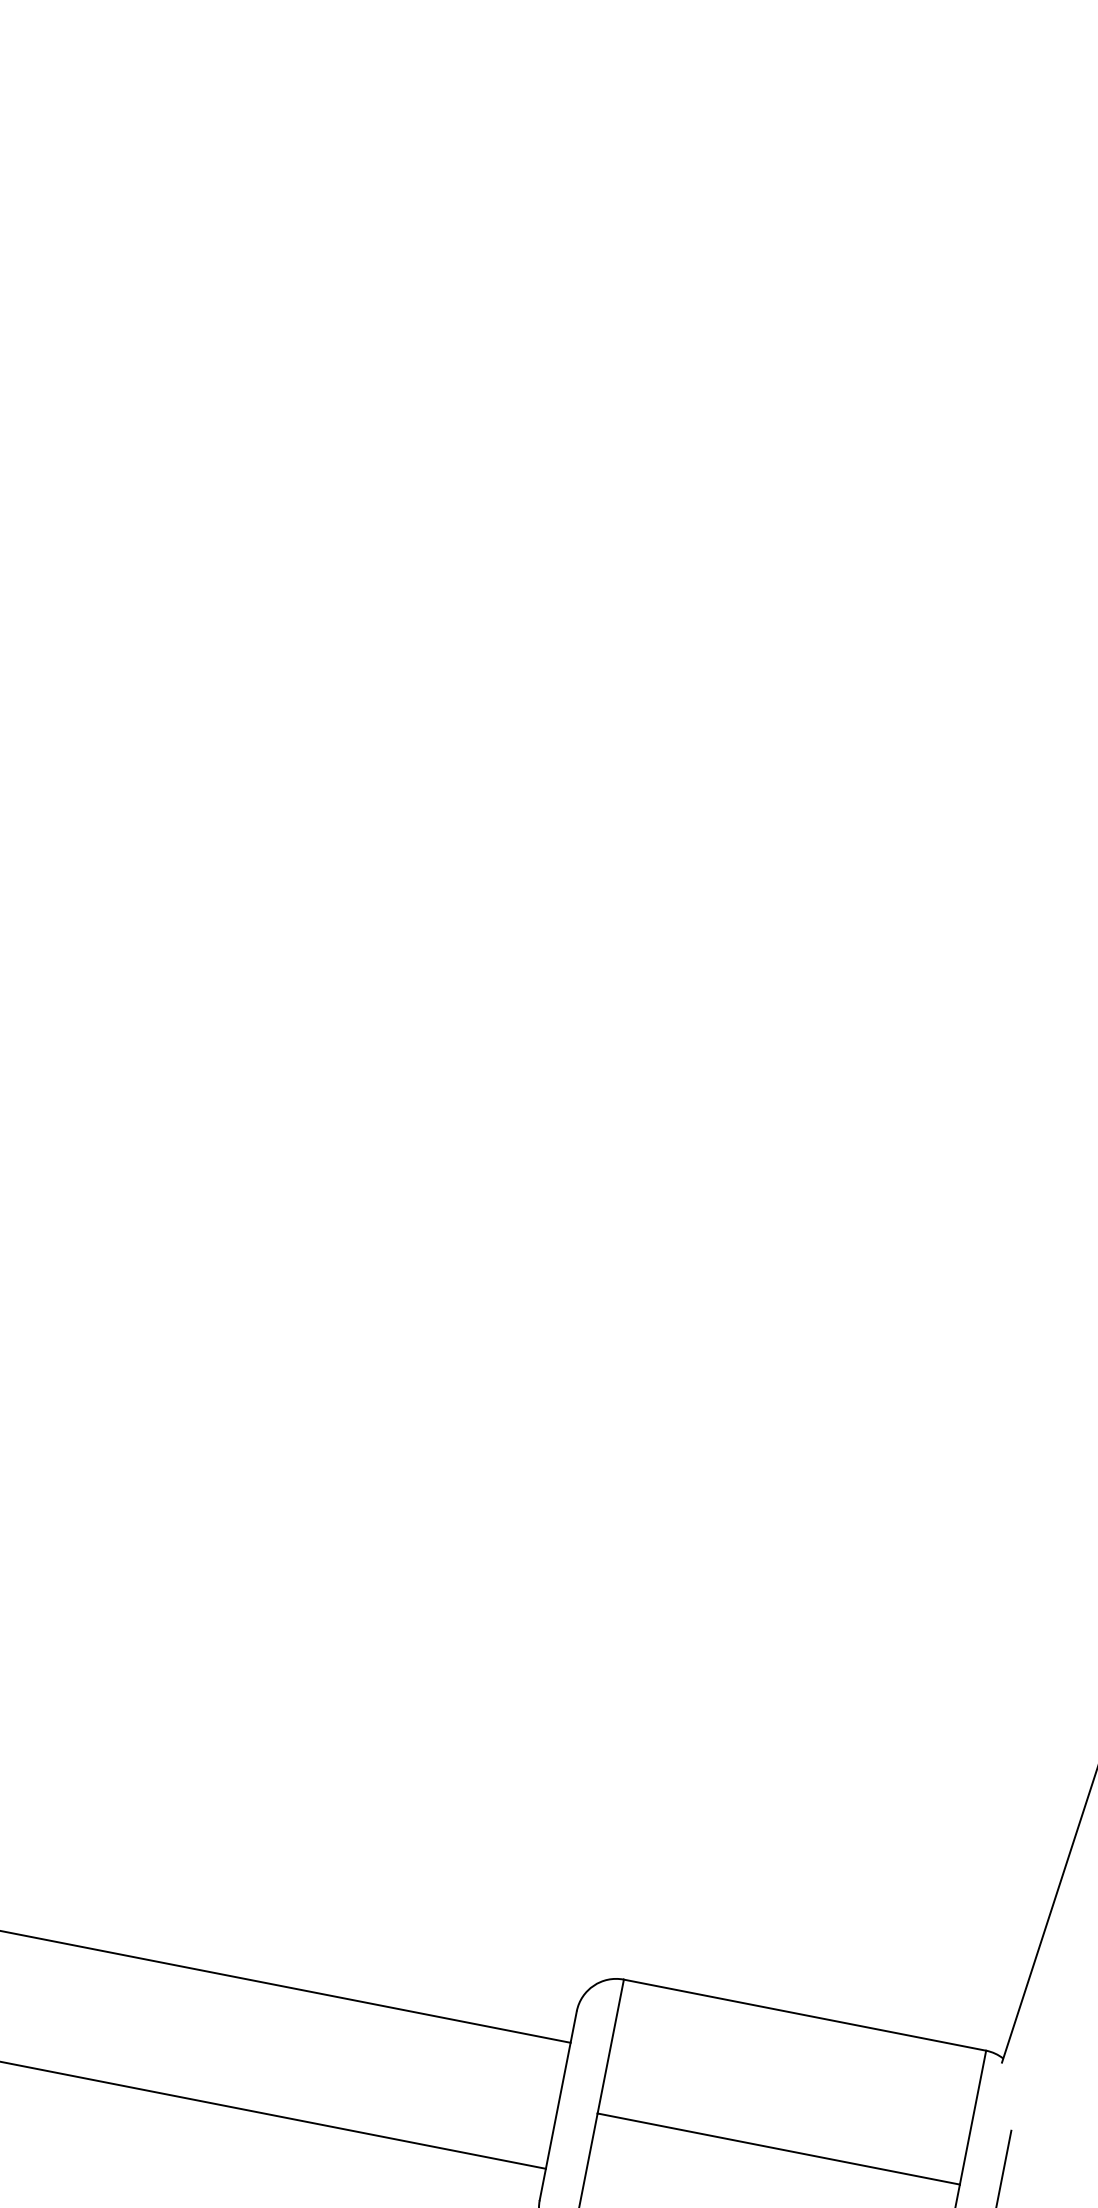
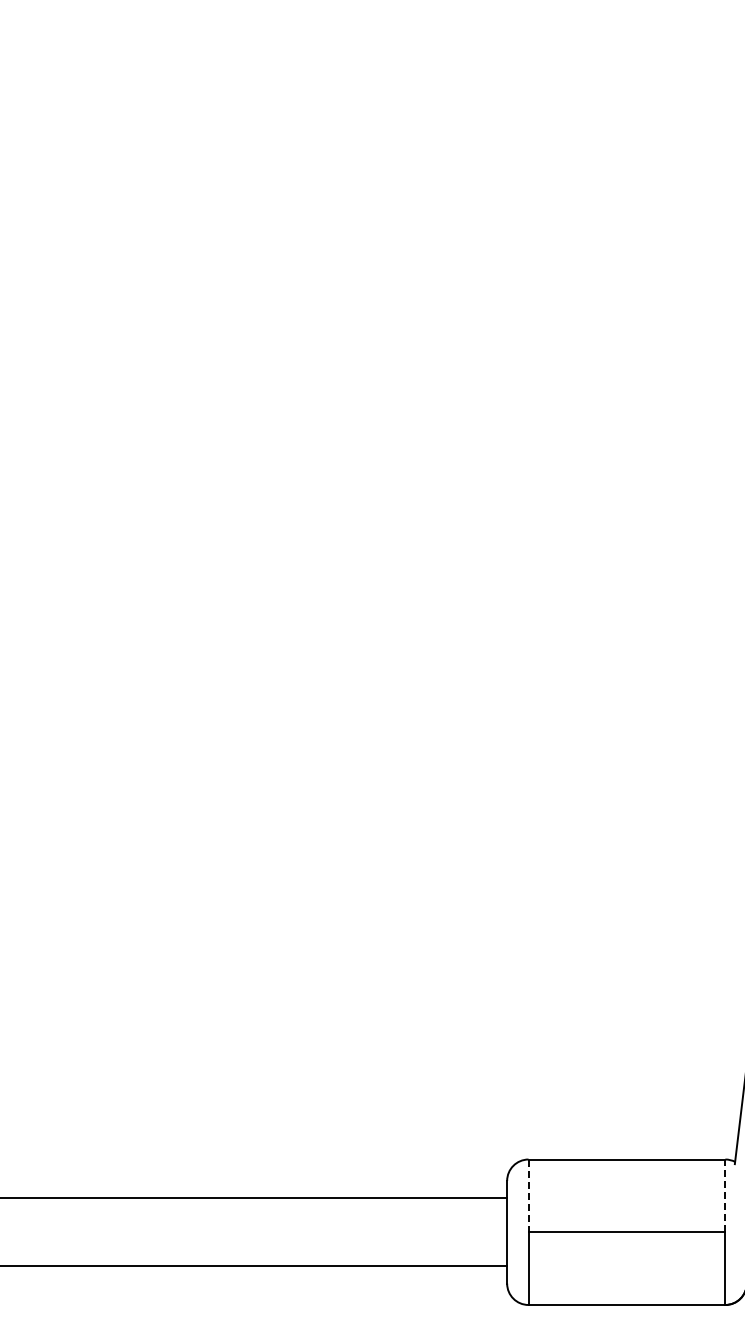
line: (610, 2047) -> (528, 1196), solid -> dashed
line: (973, 2116) -> (725, 1195), solid -> dashed

